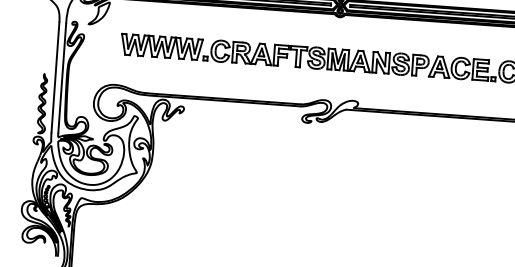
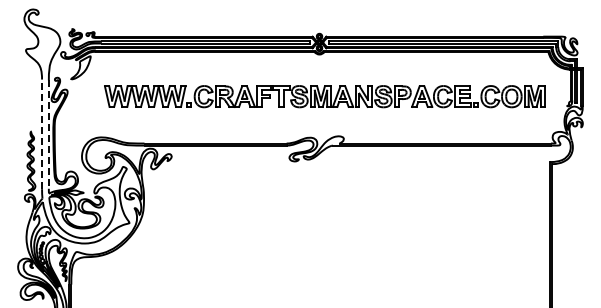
line: (55, 77) -> (42, 134), solid -> dashed
line: (61, 79) -> (48, 135), solid -> dashed

